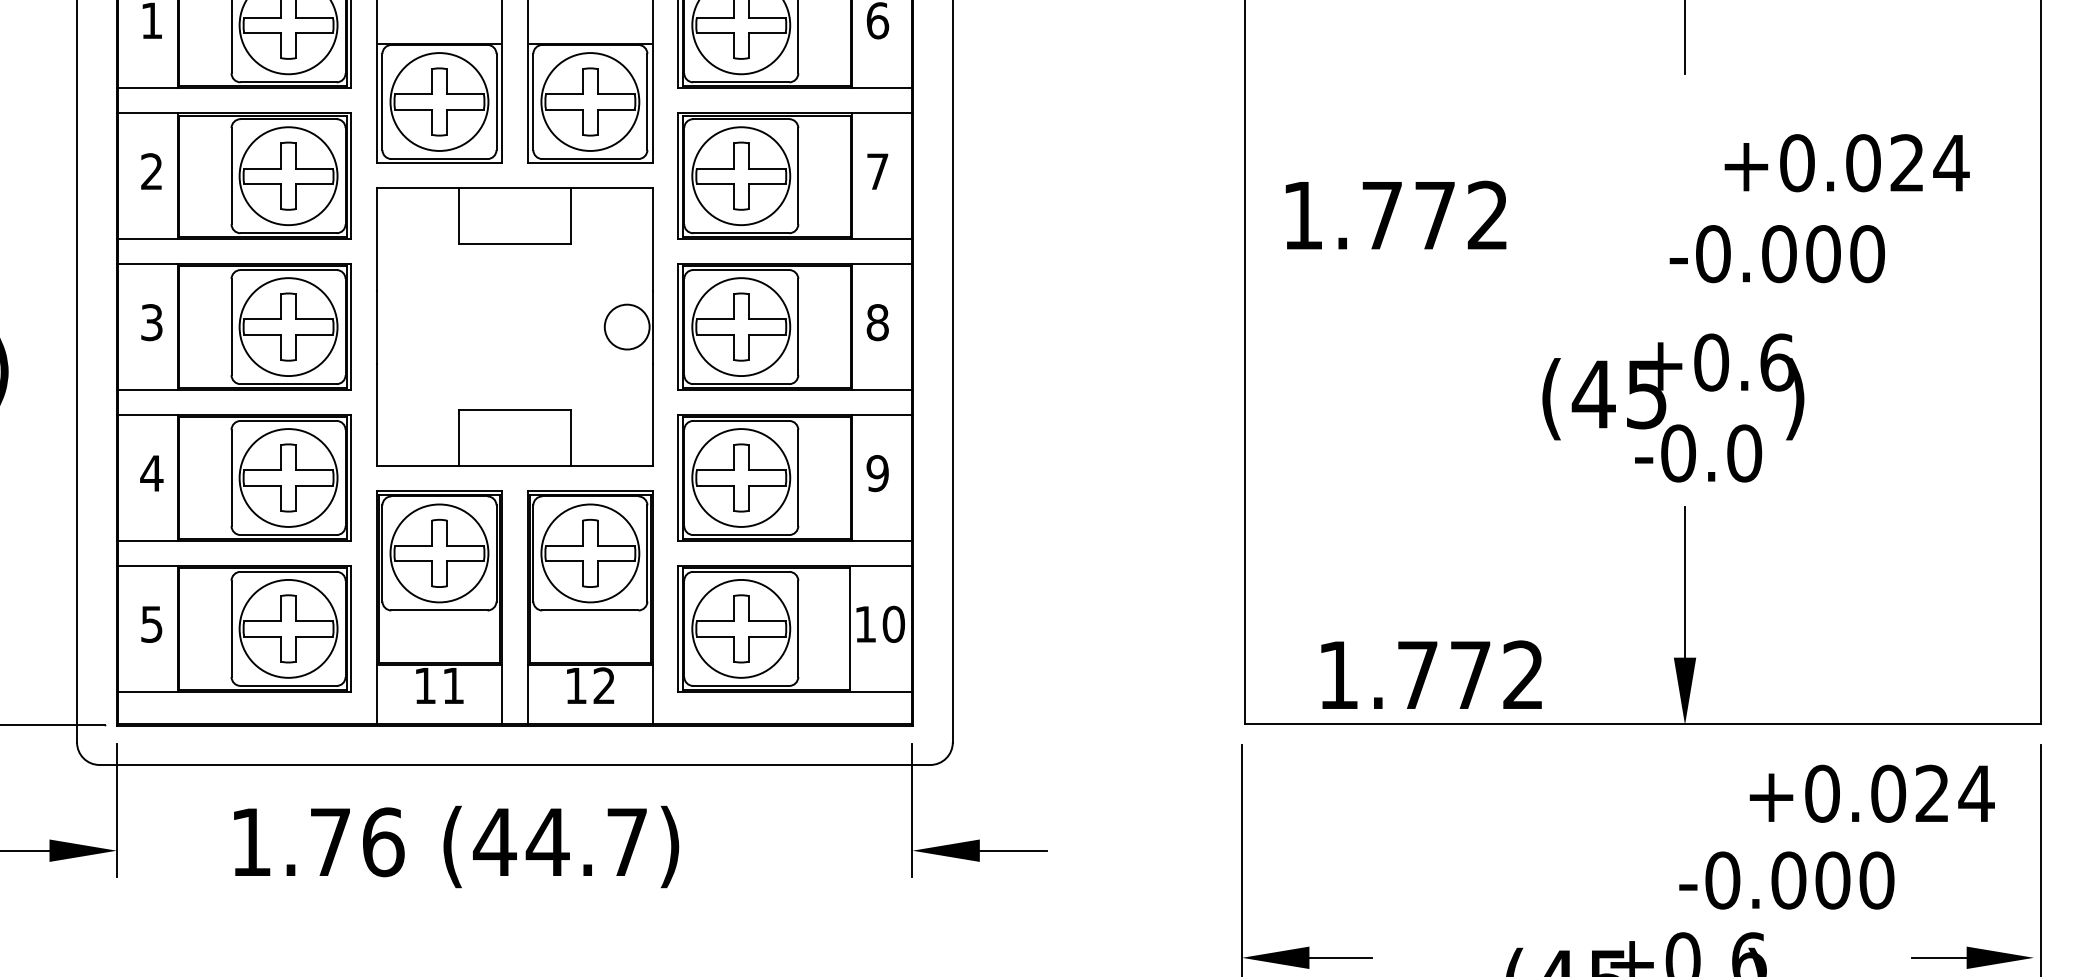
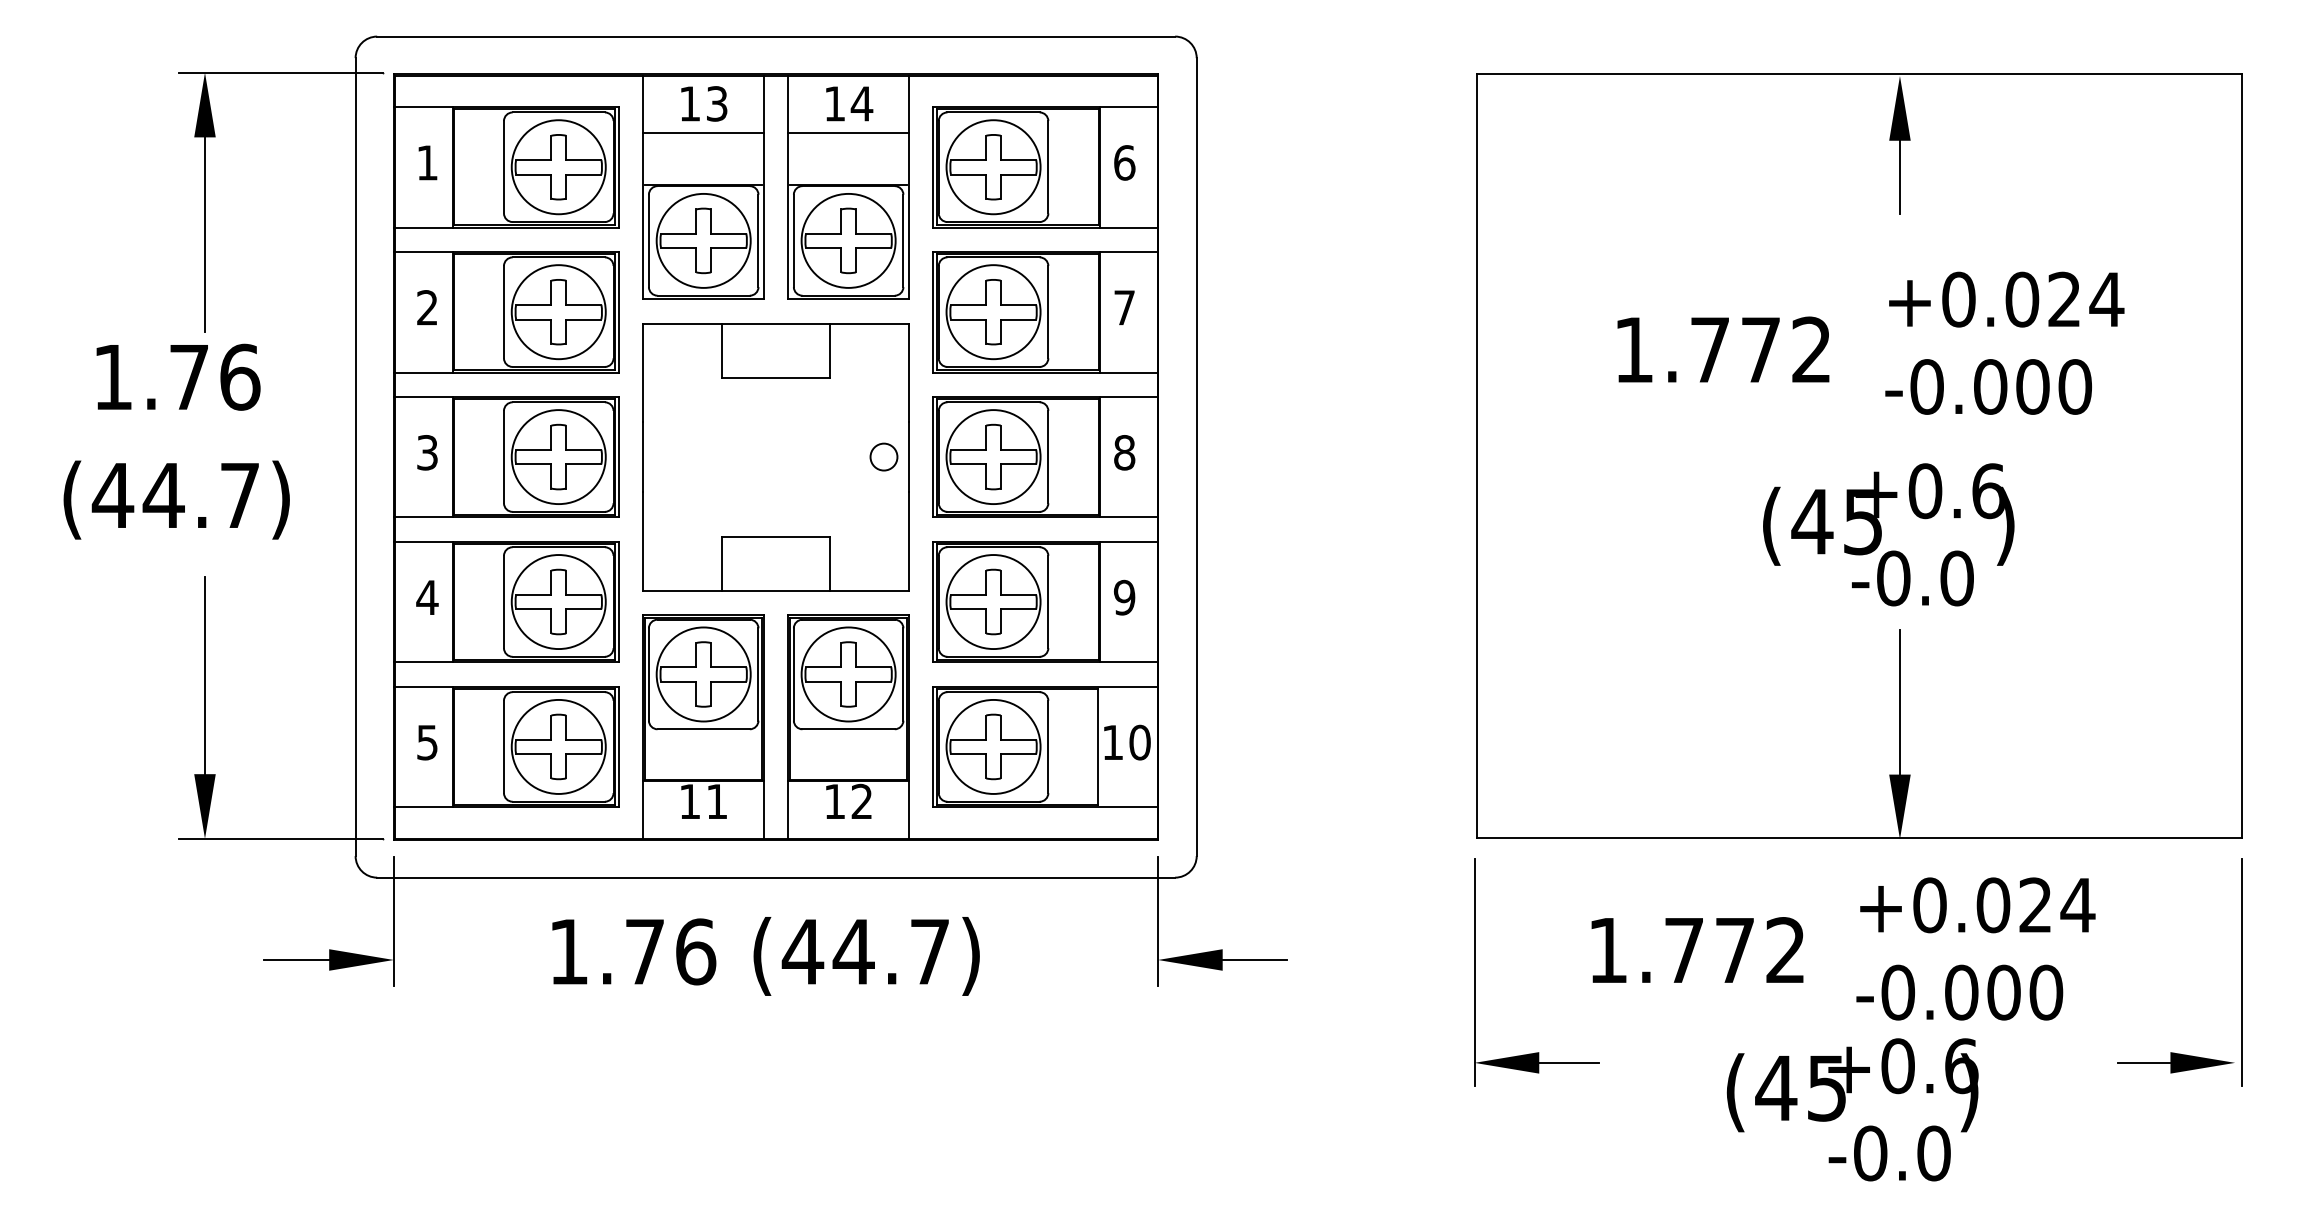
text: (1846, 163) -> (2006, 299), moved
text: (1396, 215) -> (1723, 349), moved
circle: (626, 326) -> (883, 456), size x0.62
text: (1431, 674) -> (1697, 949), moved
text: (1871, 793) -> (1977, 905), moved
text: (455, 847) -> (765, 956), moved
text: (1786, 880) -> (1959, 992), moved

